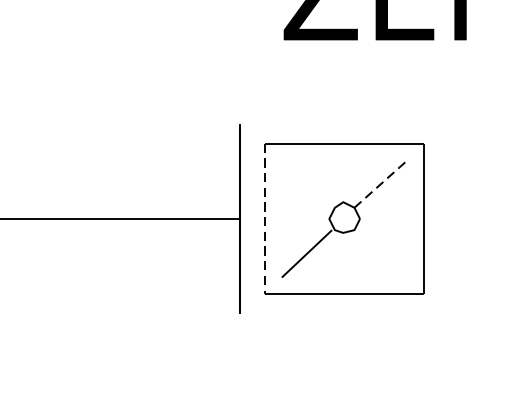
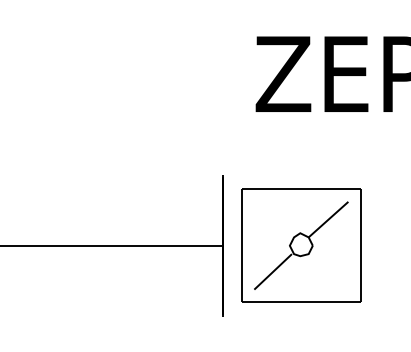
line: (380, 183) -> (328, 219), dashed -> solid
line: (264, 219) -> (241, 246), dashed -> solid

